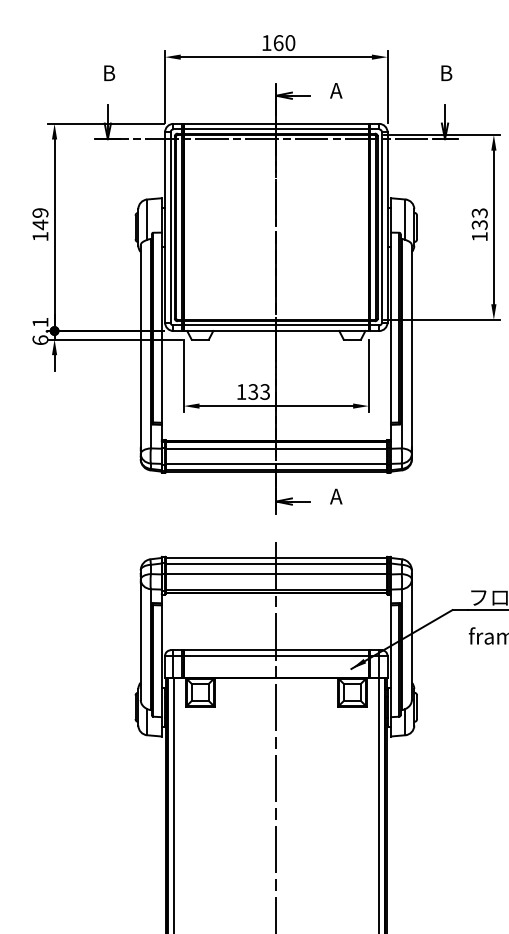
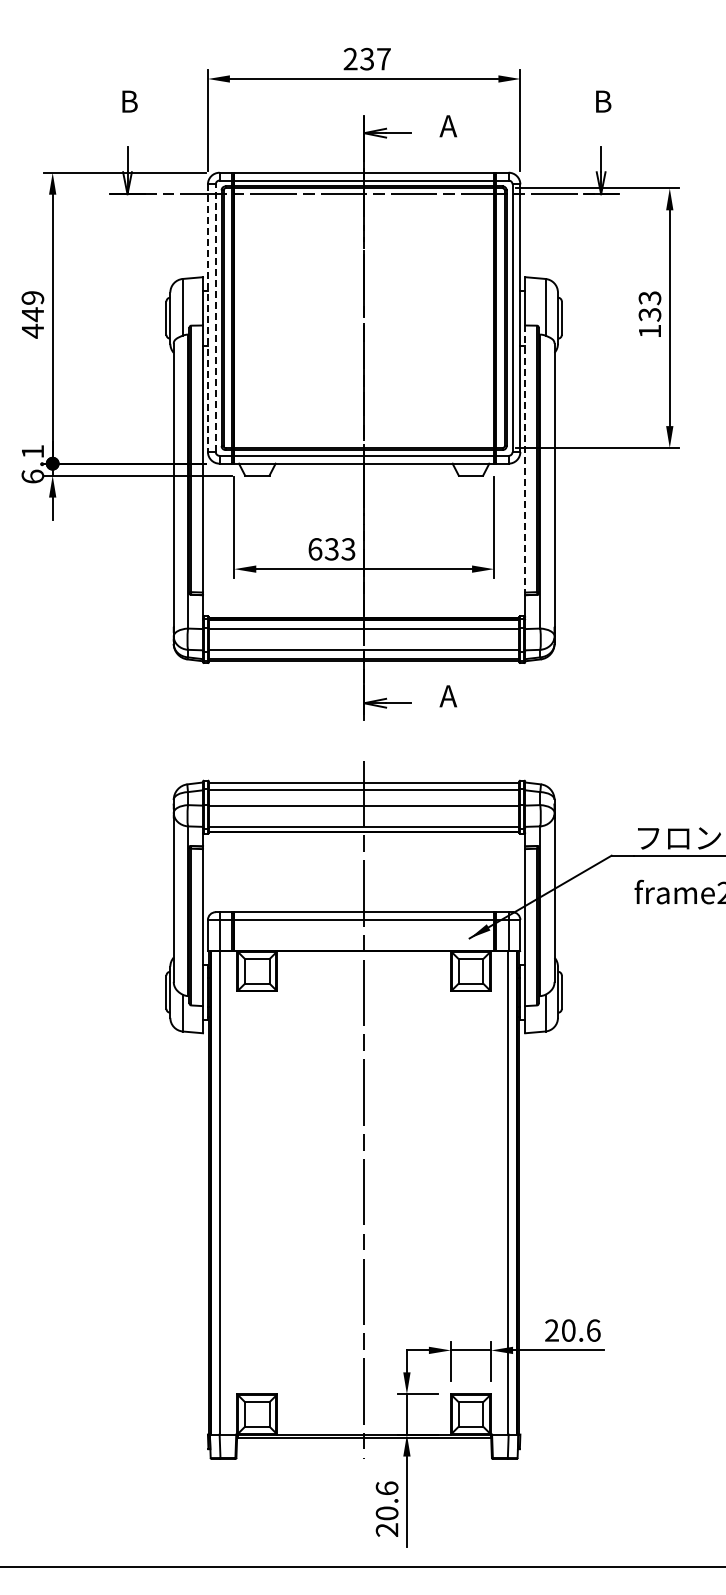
text: (277, 42) -> (366, 58), 160 -> 237
line: (164, 227) -> (207, 318), solid -> dashed
line: (170, 227) -> (215, 318), solid -> dashed
text: (40, 236) -> (32, 330), 149 -> 449
line: (391, 328) -> (525, 459), solid -> dashed
text: (241, 392) -> (315, 549), 133 -> 633

